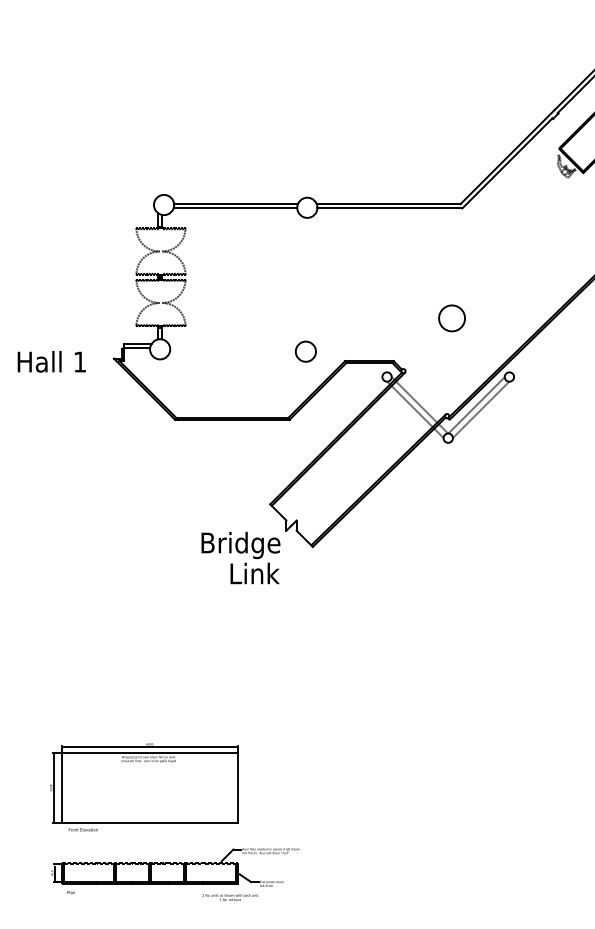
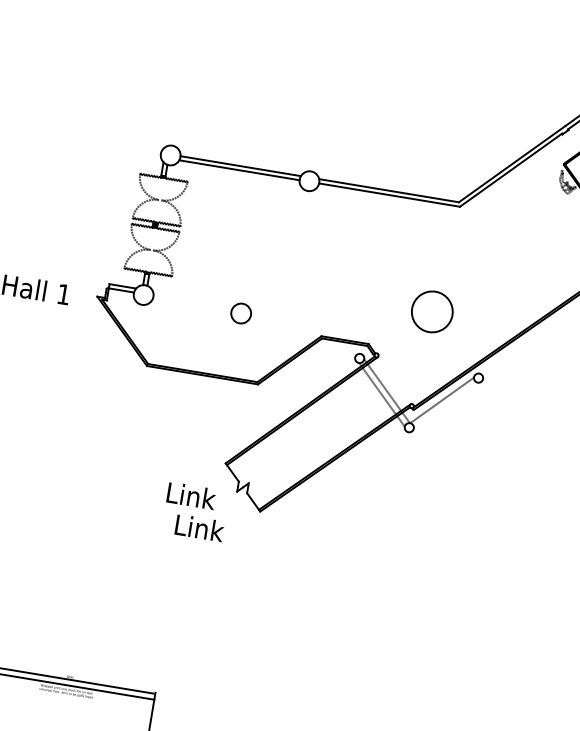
circle: (451, 318) -> (431, 311), size x1.6
circle: (305, 351) -> (240, 313), moved
line: (480, 409) -> (445, 405), removed
text: (240, 545) -> (190, 498), Bridge -> Link

